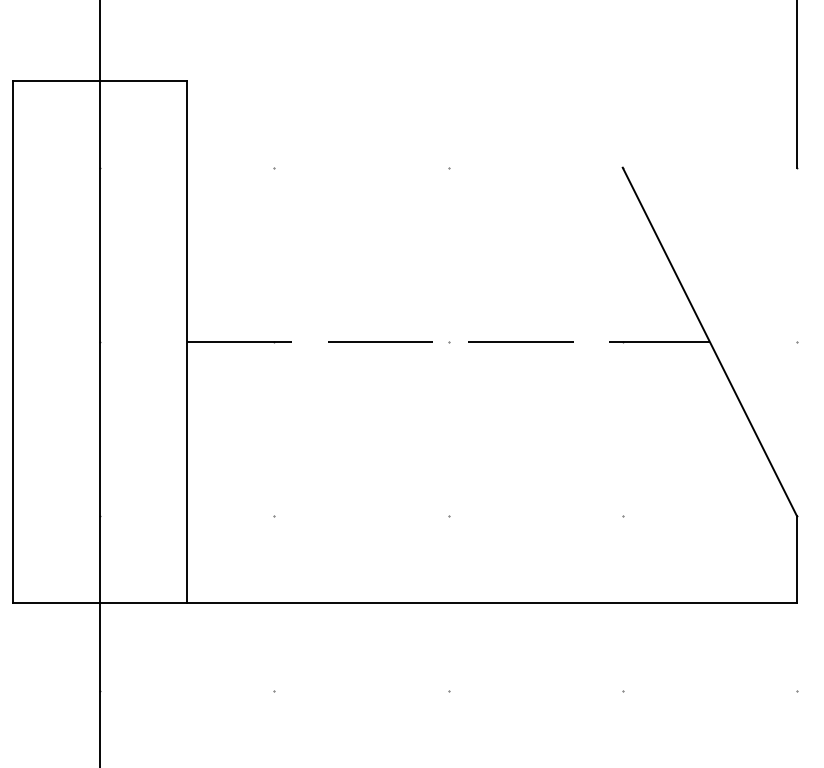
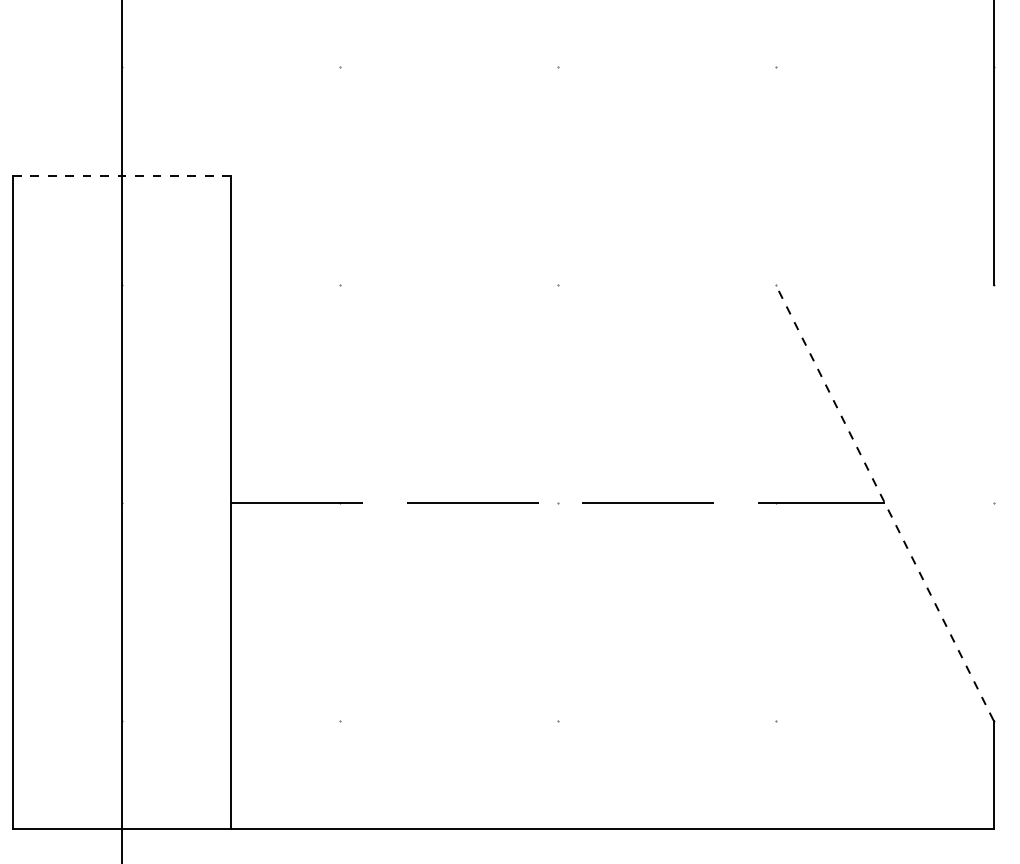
line: (99, 80) -> (121, 175), solid -> dashed
line: (709, 342) -> (884, 503), solid -> dashed

